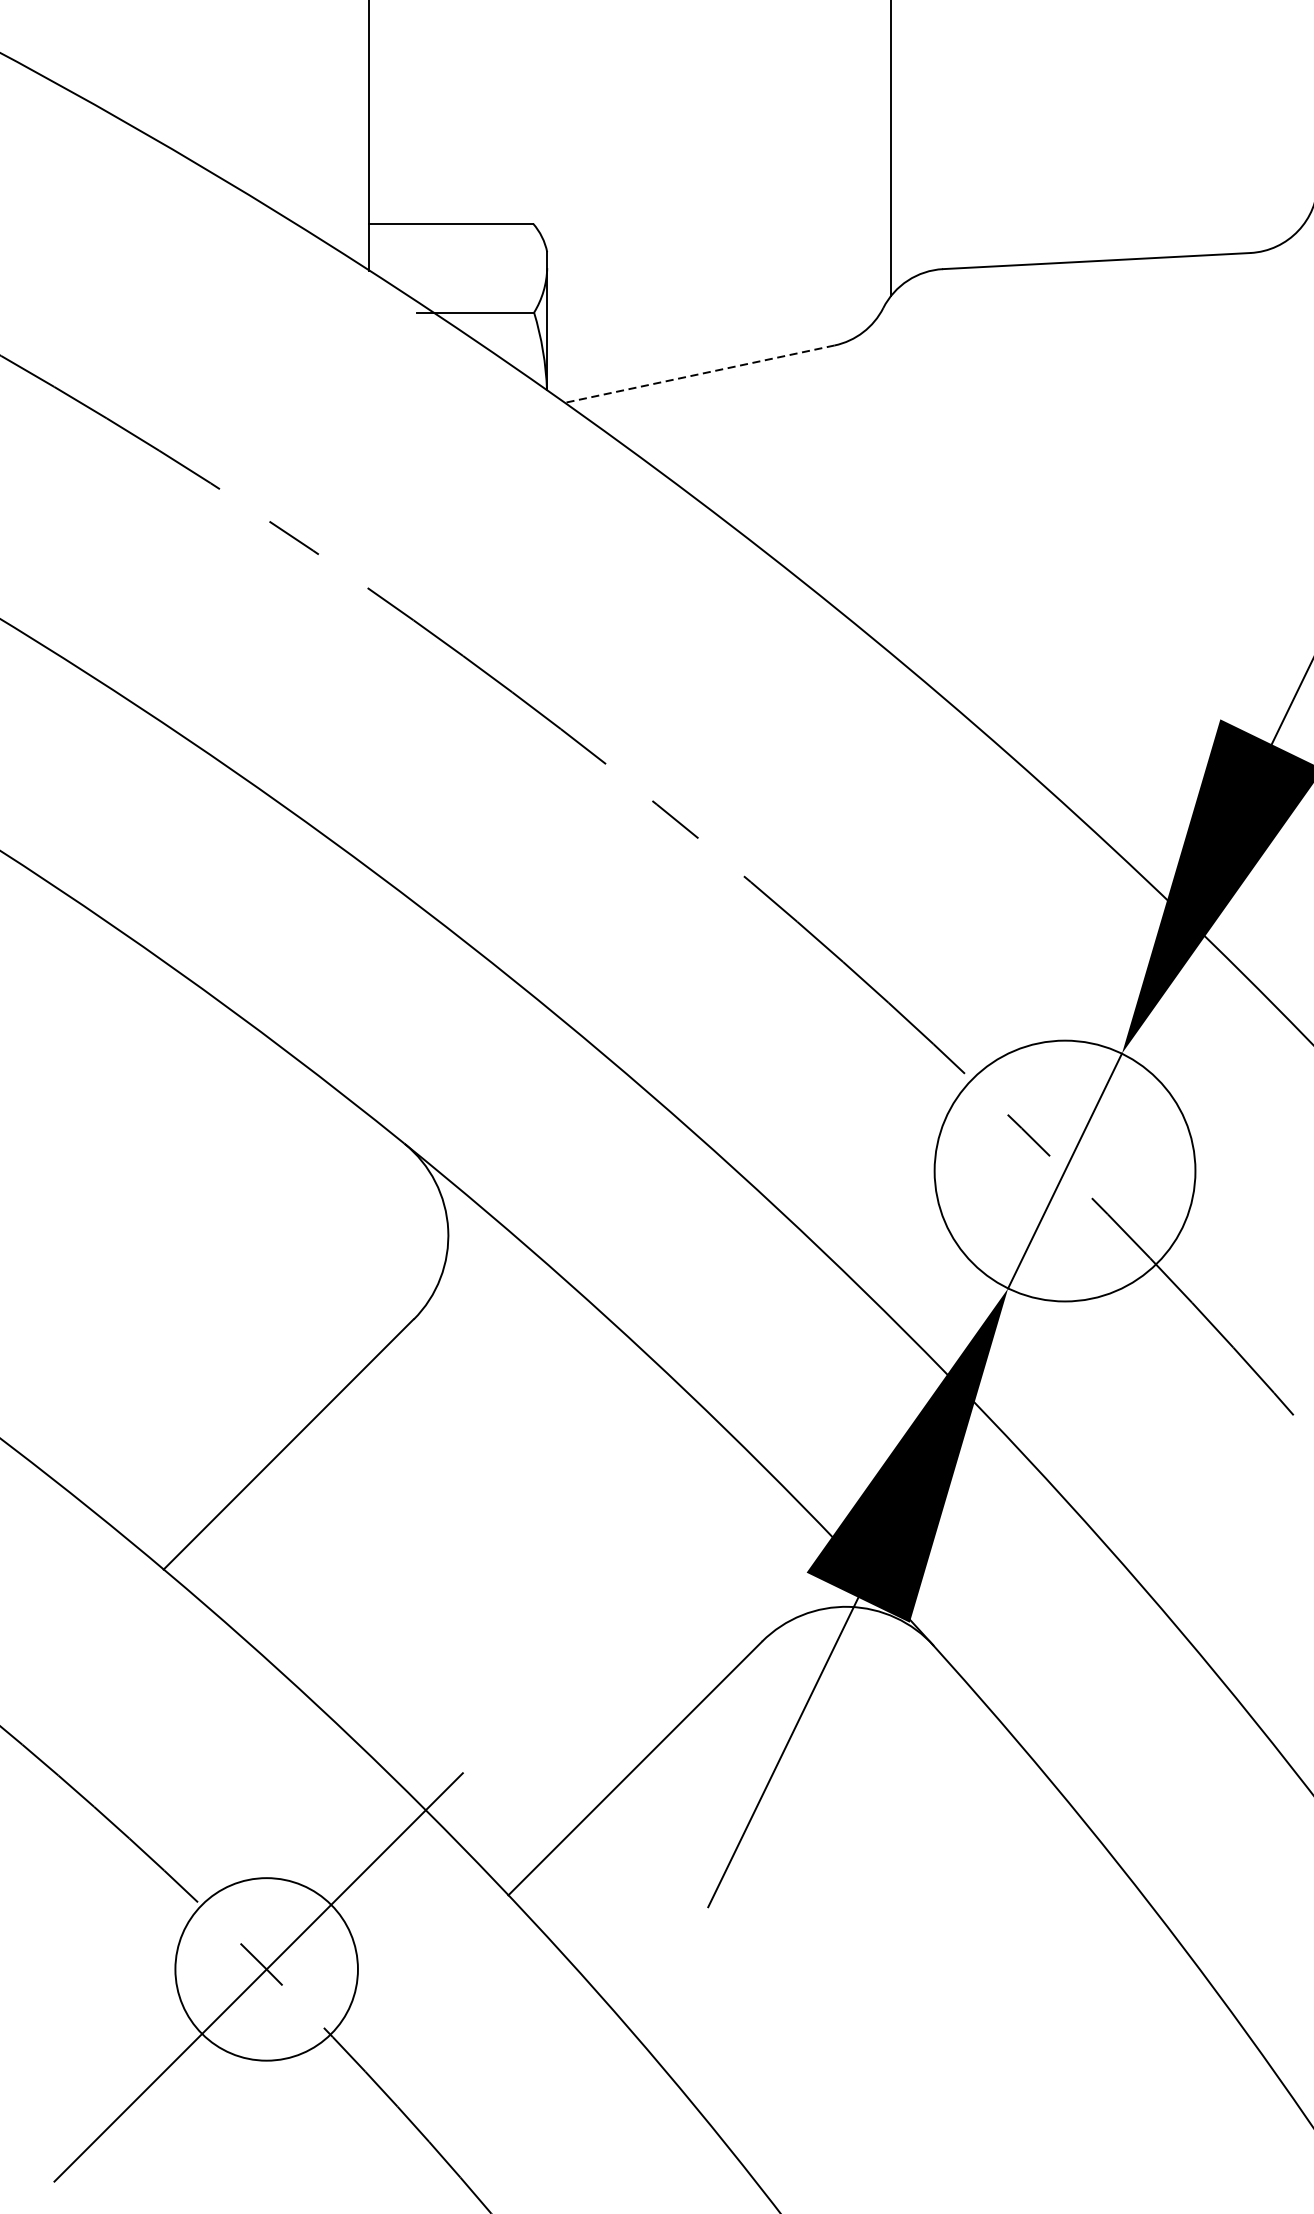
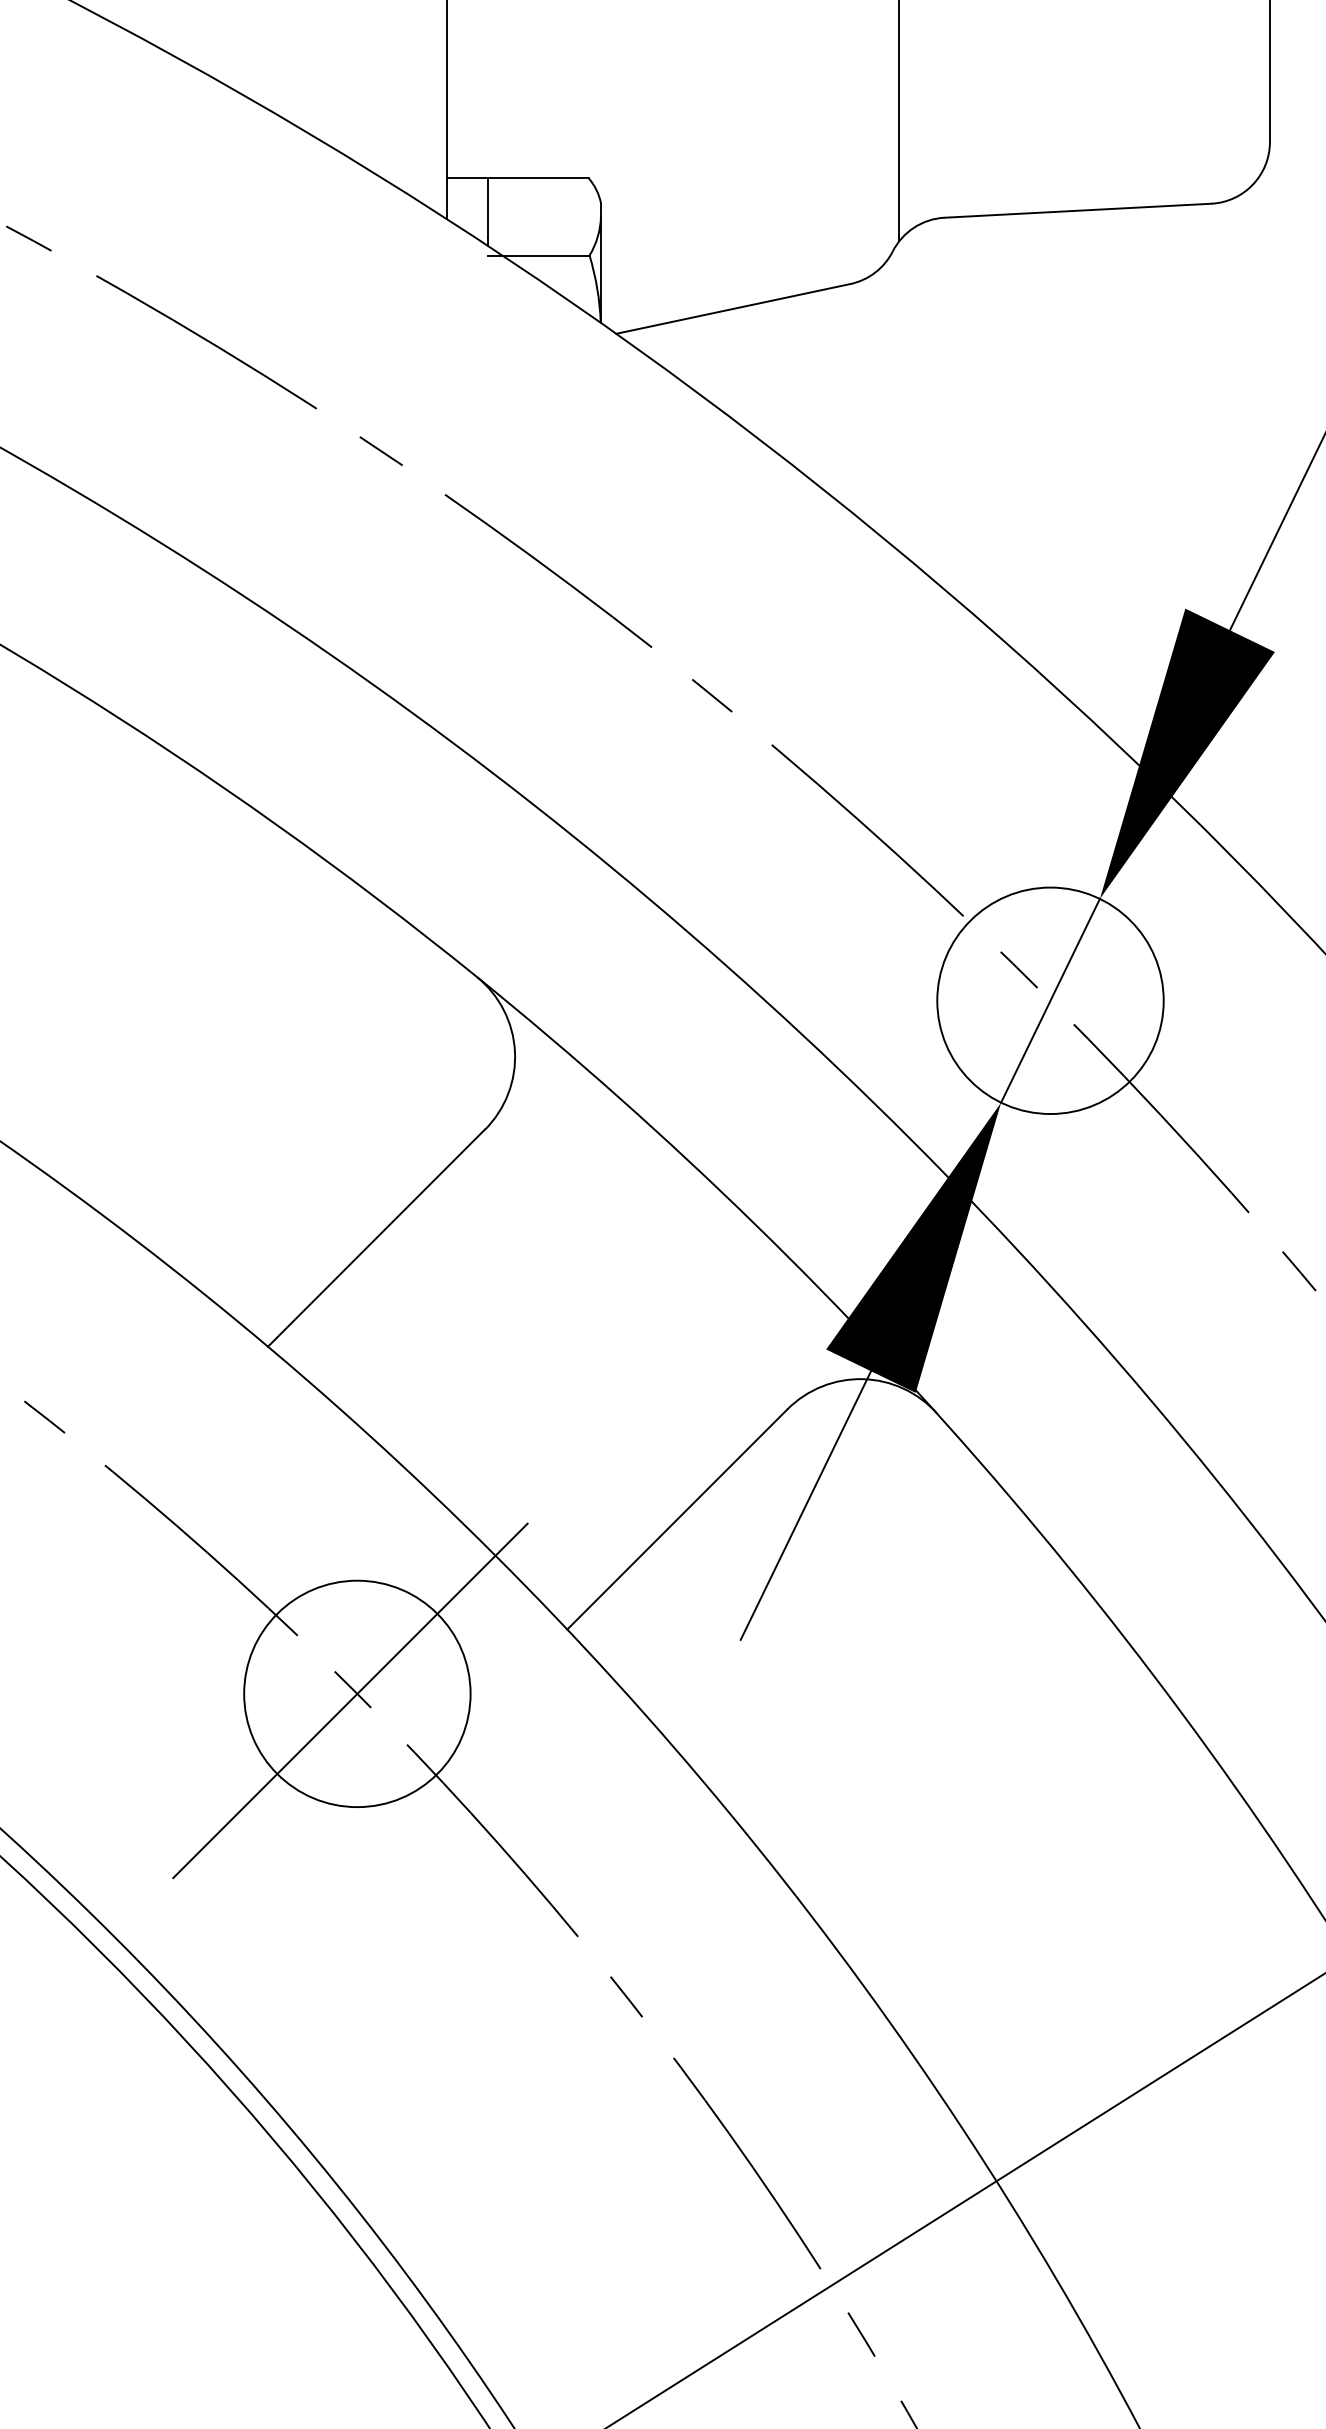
line: (416, 261) -> (487, 211), added
line: (699, 373) -> (733, 308), dashed -> solid
circle: (266, 1968) -> (357, 1693), size x1.43

